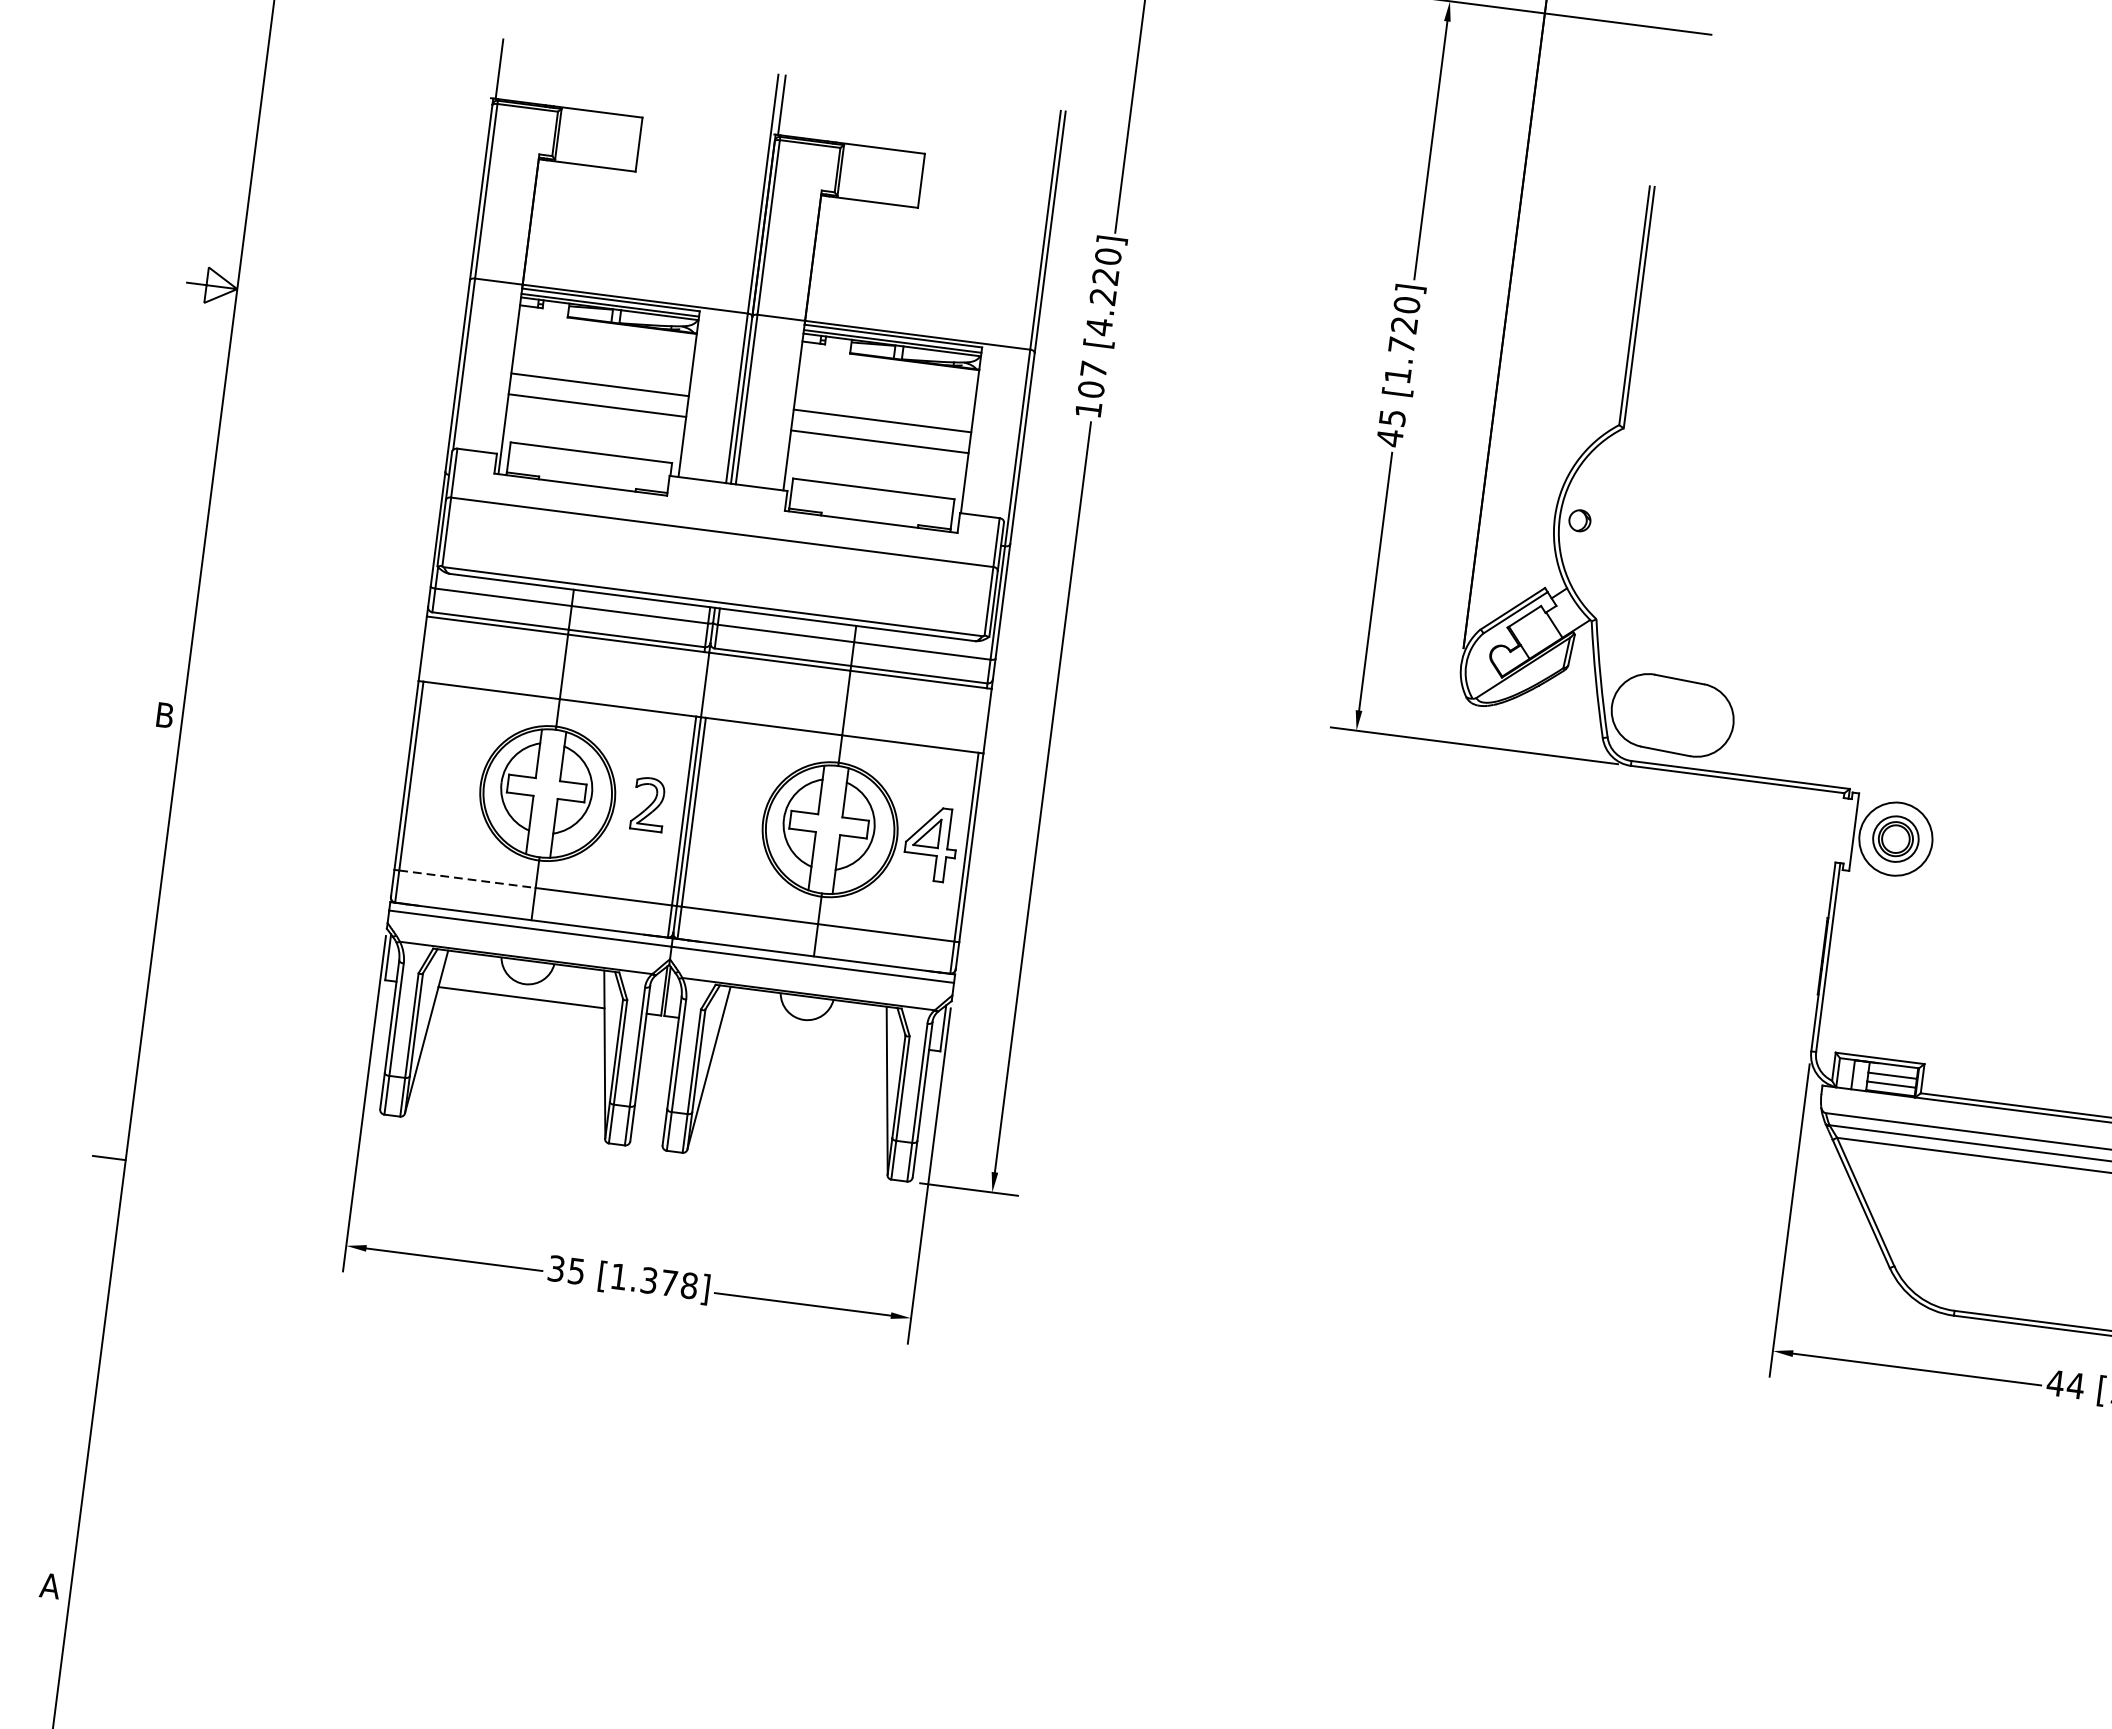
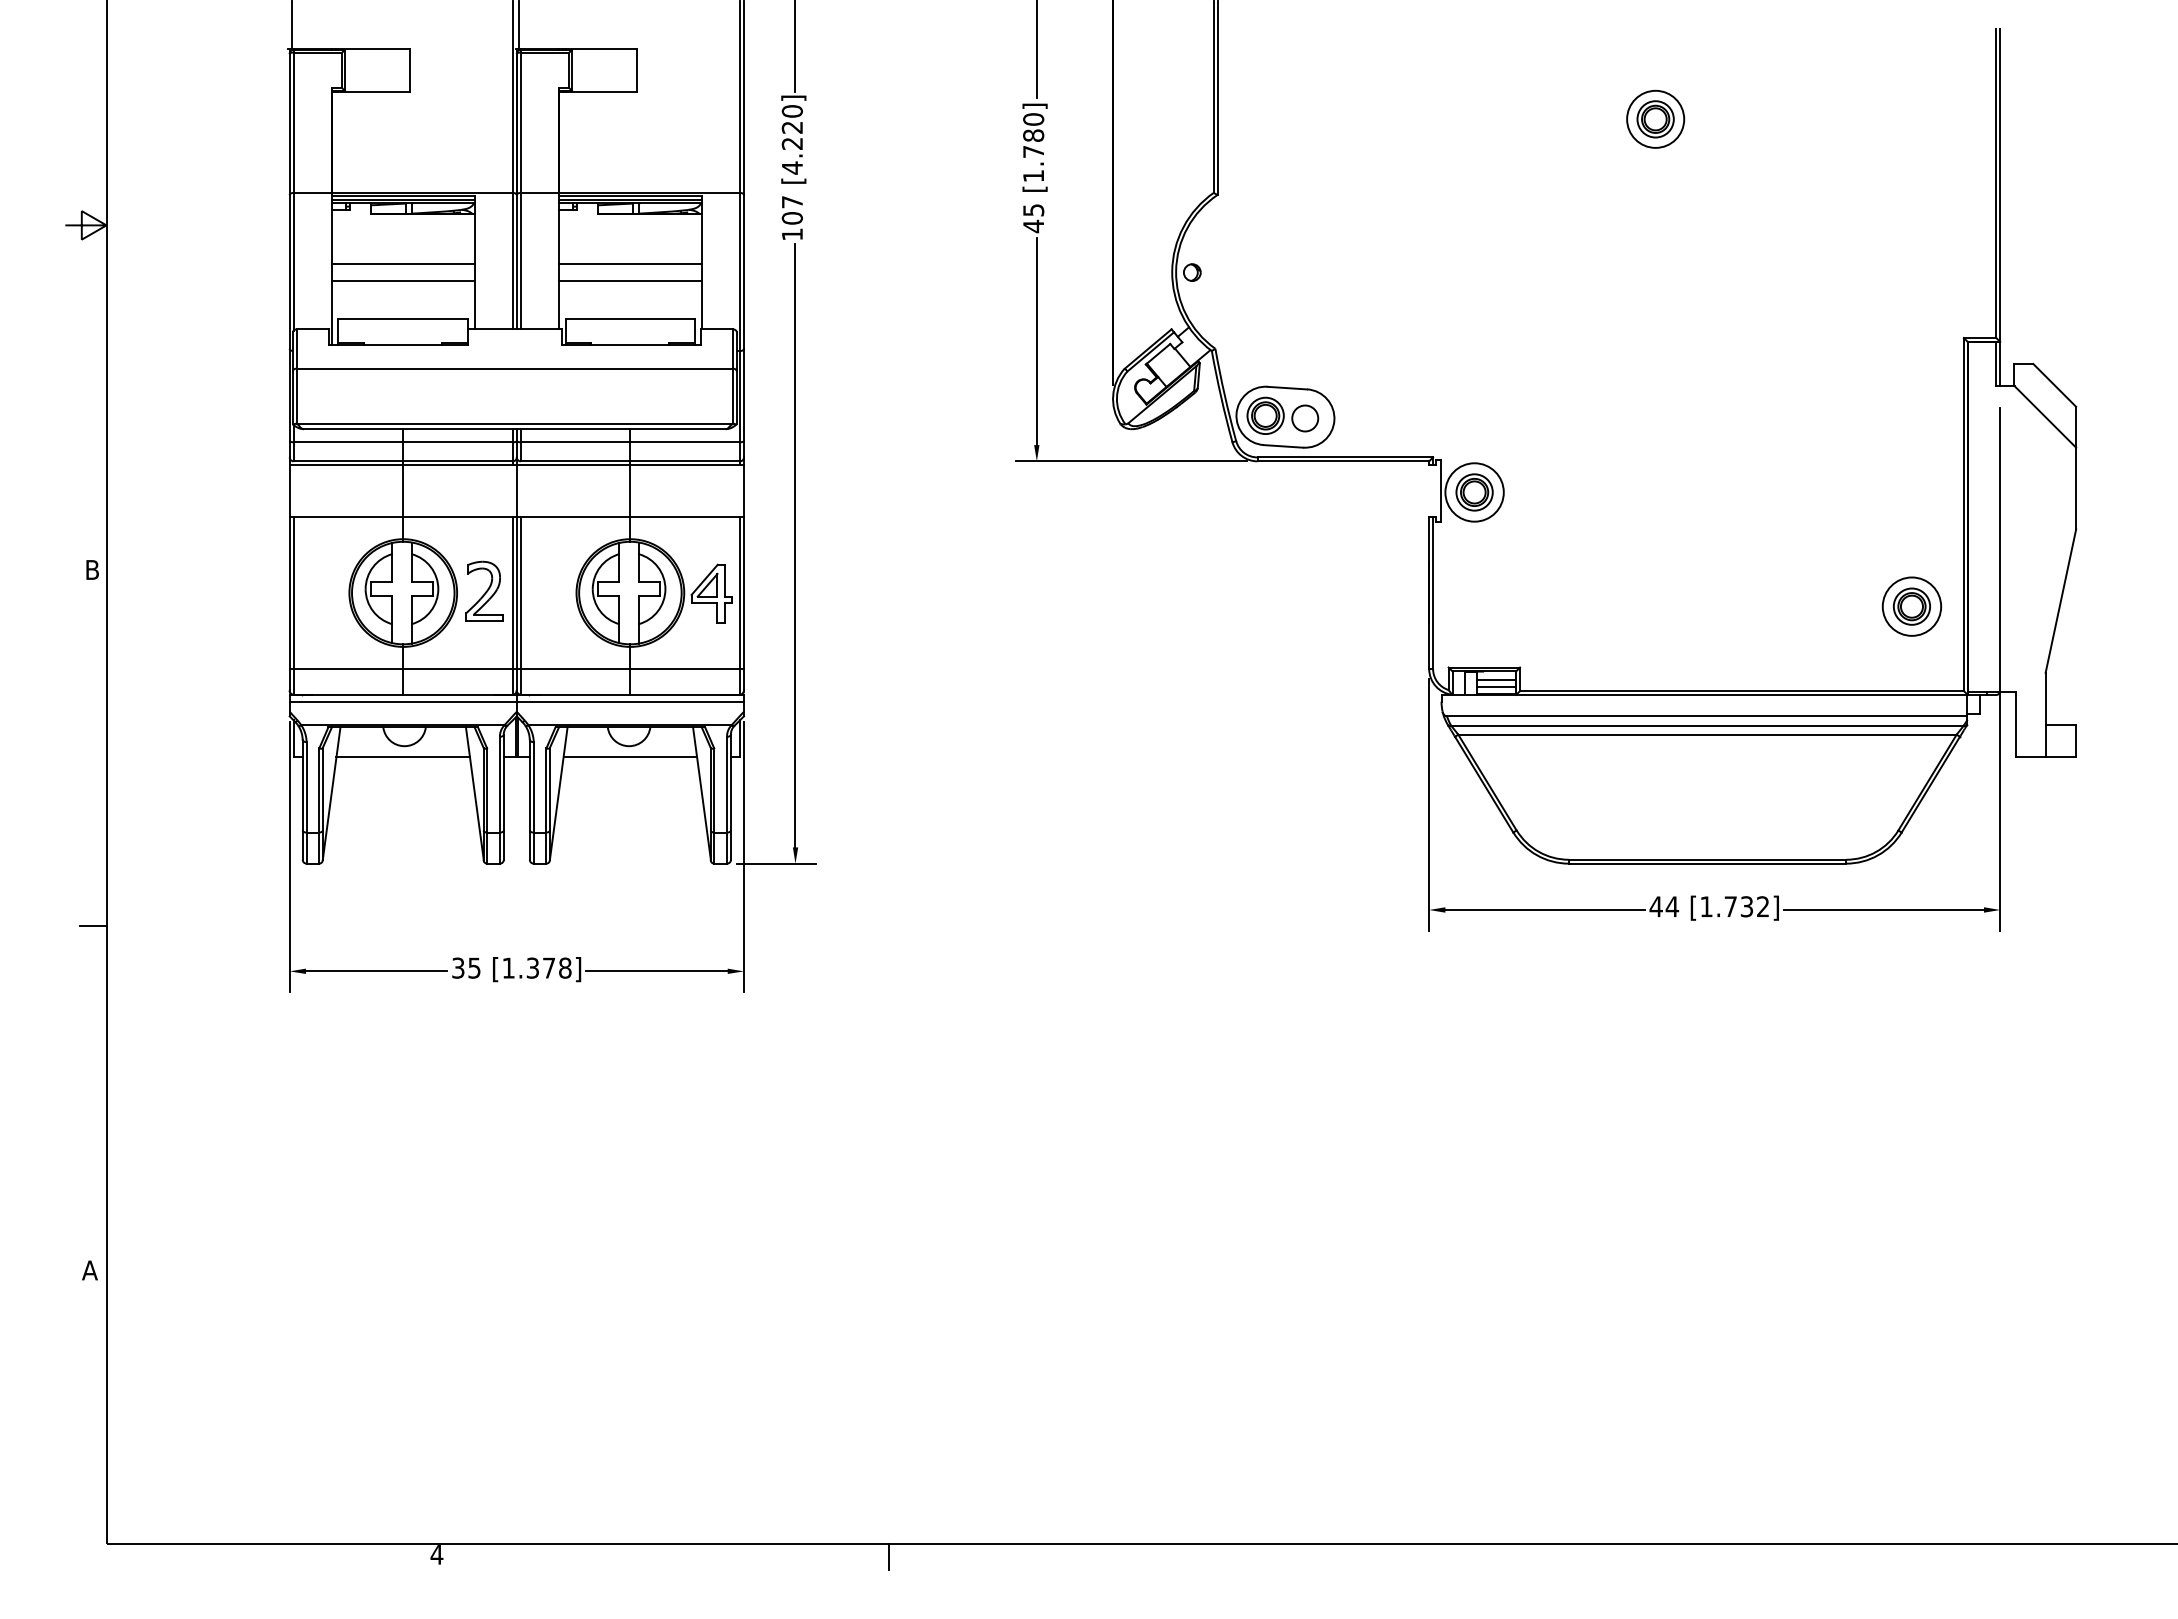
text: (1404, 325) -> (1033, 135), [1.720] -> [1.780]
part: (1669, 712) -> (1282, 415), added
part: (649, 803) -> (484, 590), size x1.43
line: (467, 878) -> (348, 668), dashed -> solid
line: (804, 1034) -> (630, 757), added

